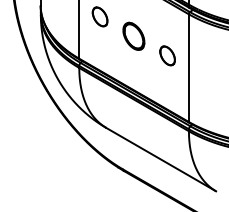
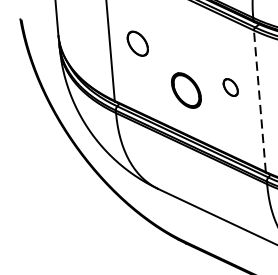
part: (133, 35) -> (185, 89), moved
part: (167, 55) -> (230, 87), size x0.7
line: (188, 68) -> (259, 101), solid -> dashed

